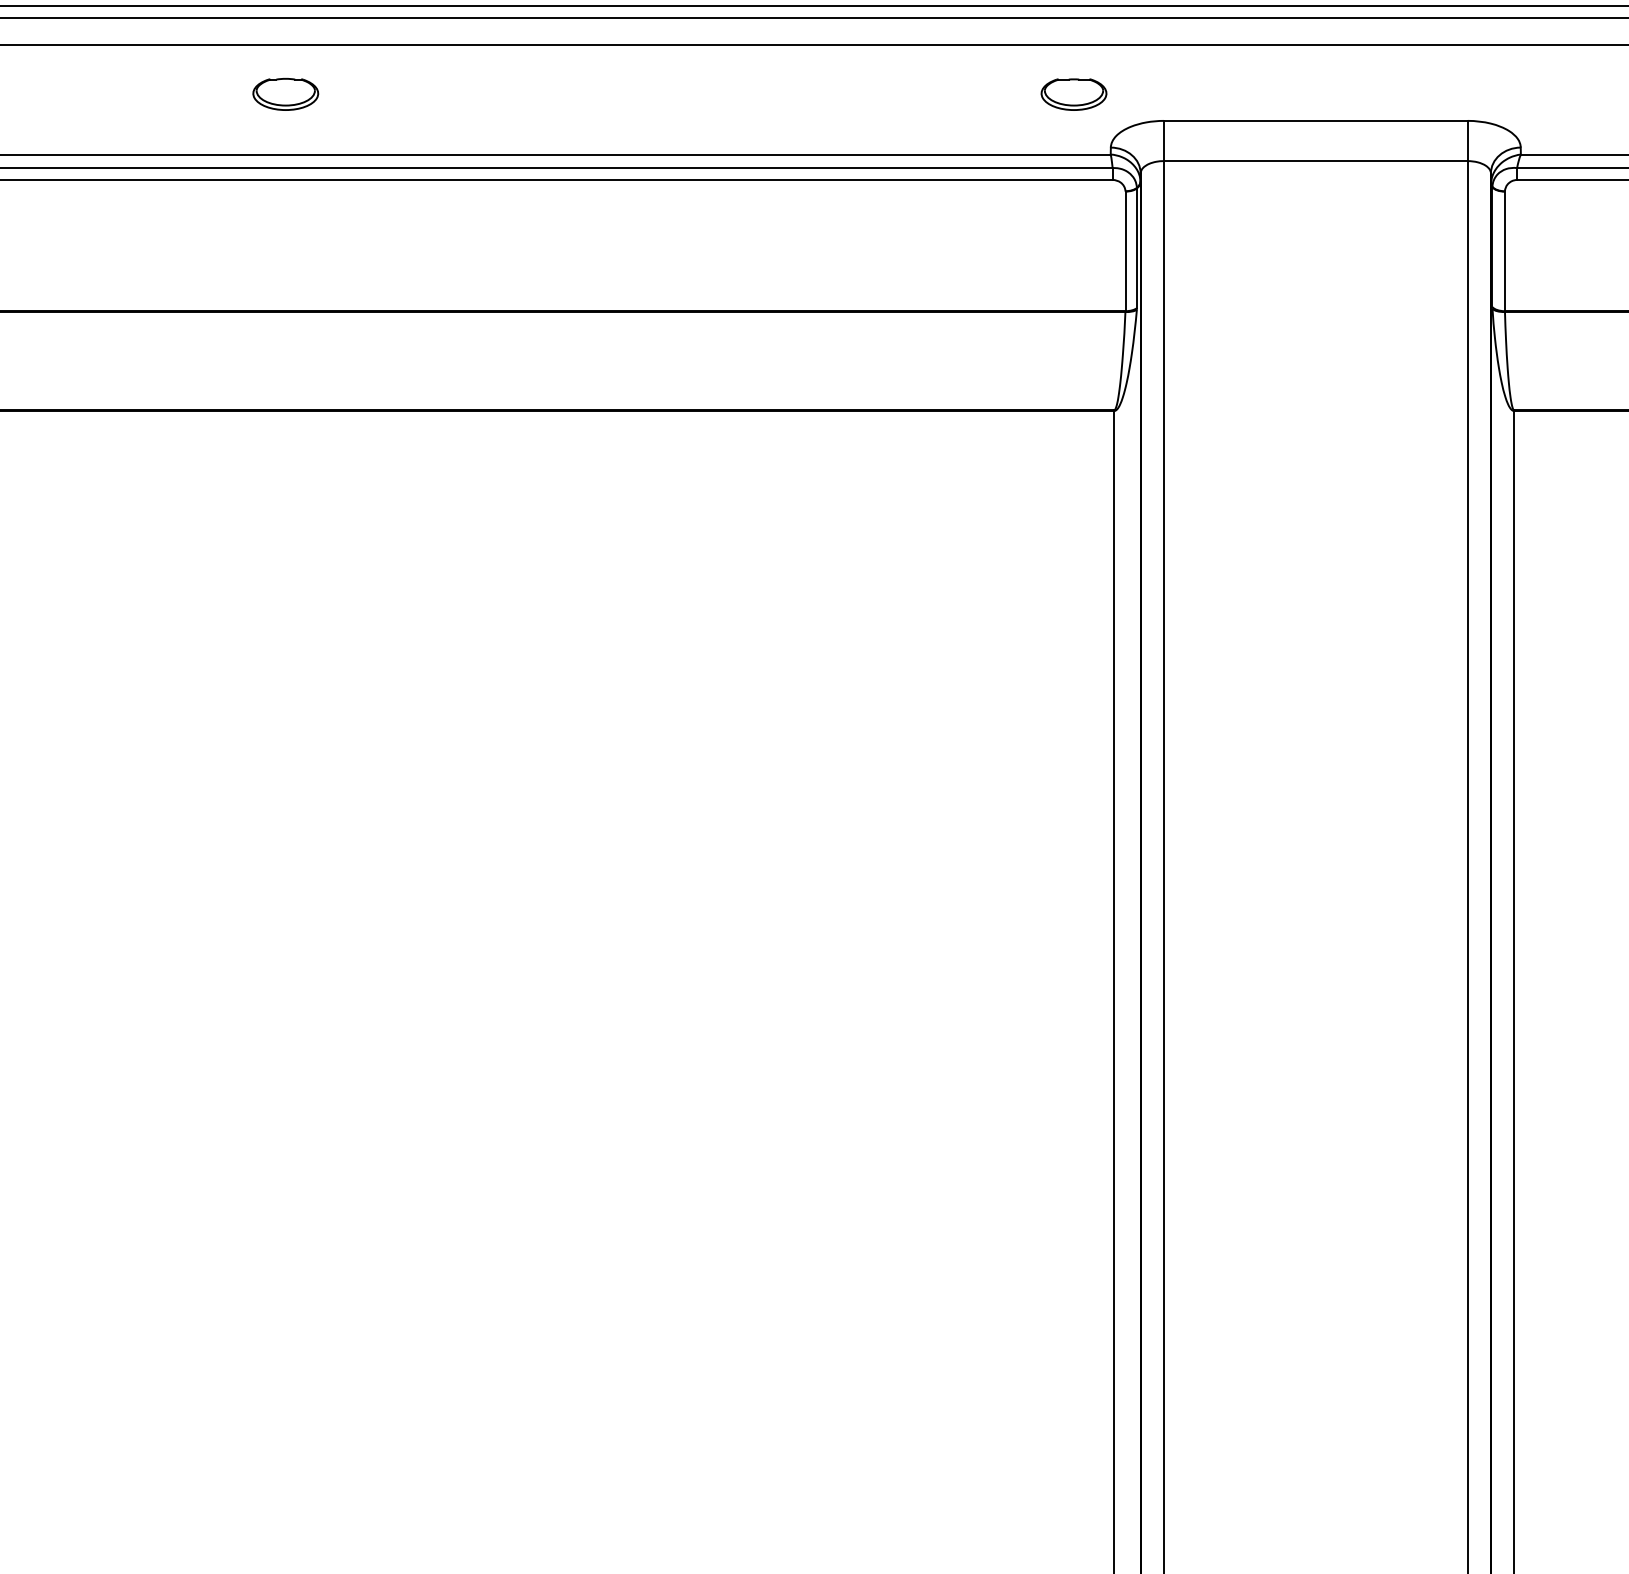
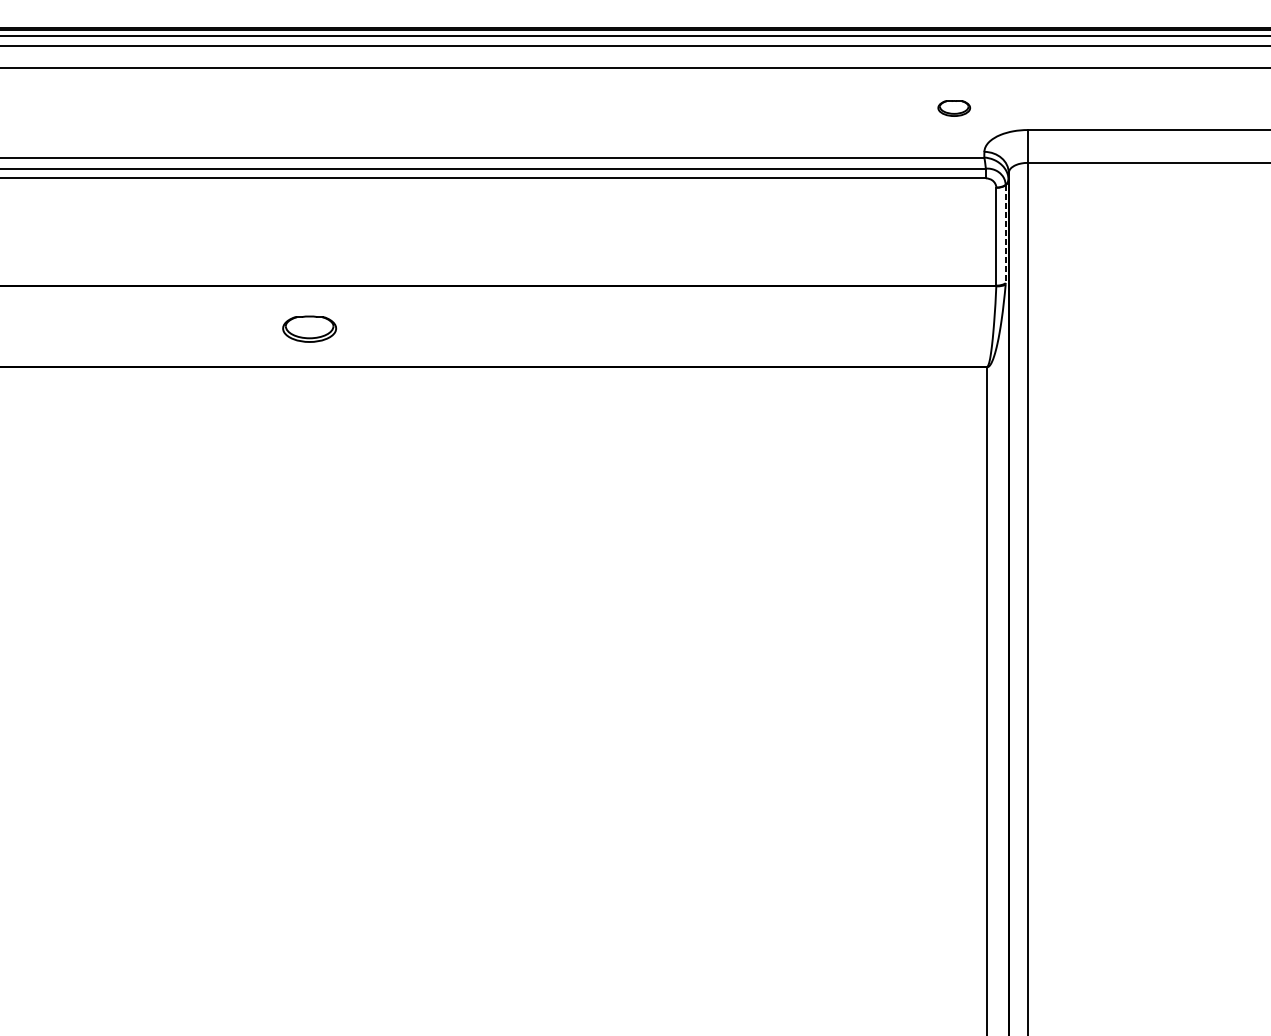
part: (285, 94) -> (309, 329), moved
part: (1073, 94) -> (953, 108), size x0.6
line: (1136, 248) -> (1005, 234), solid -> dashed

